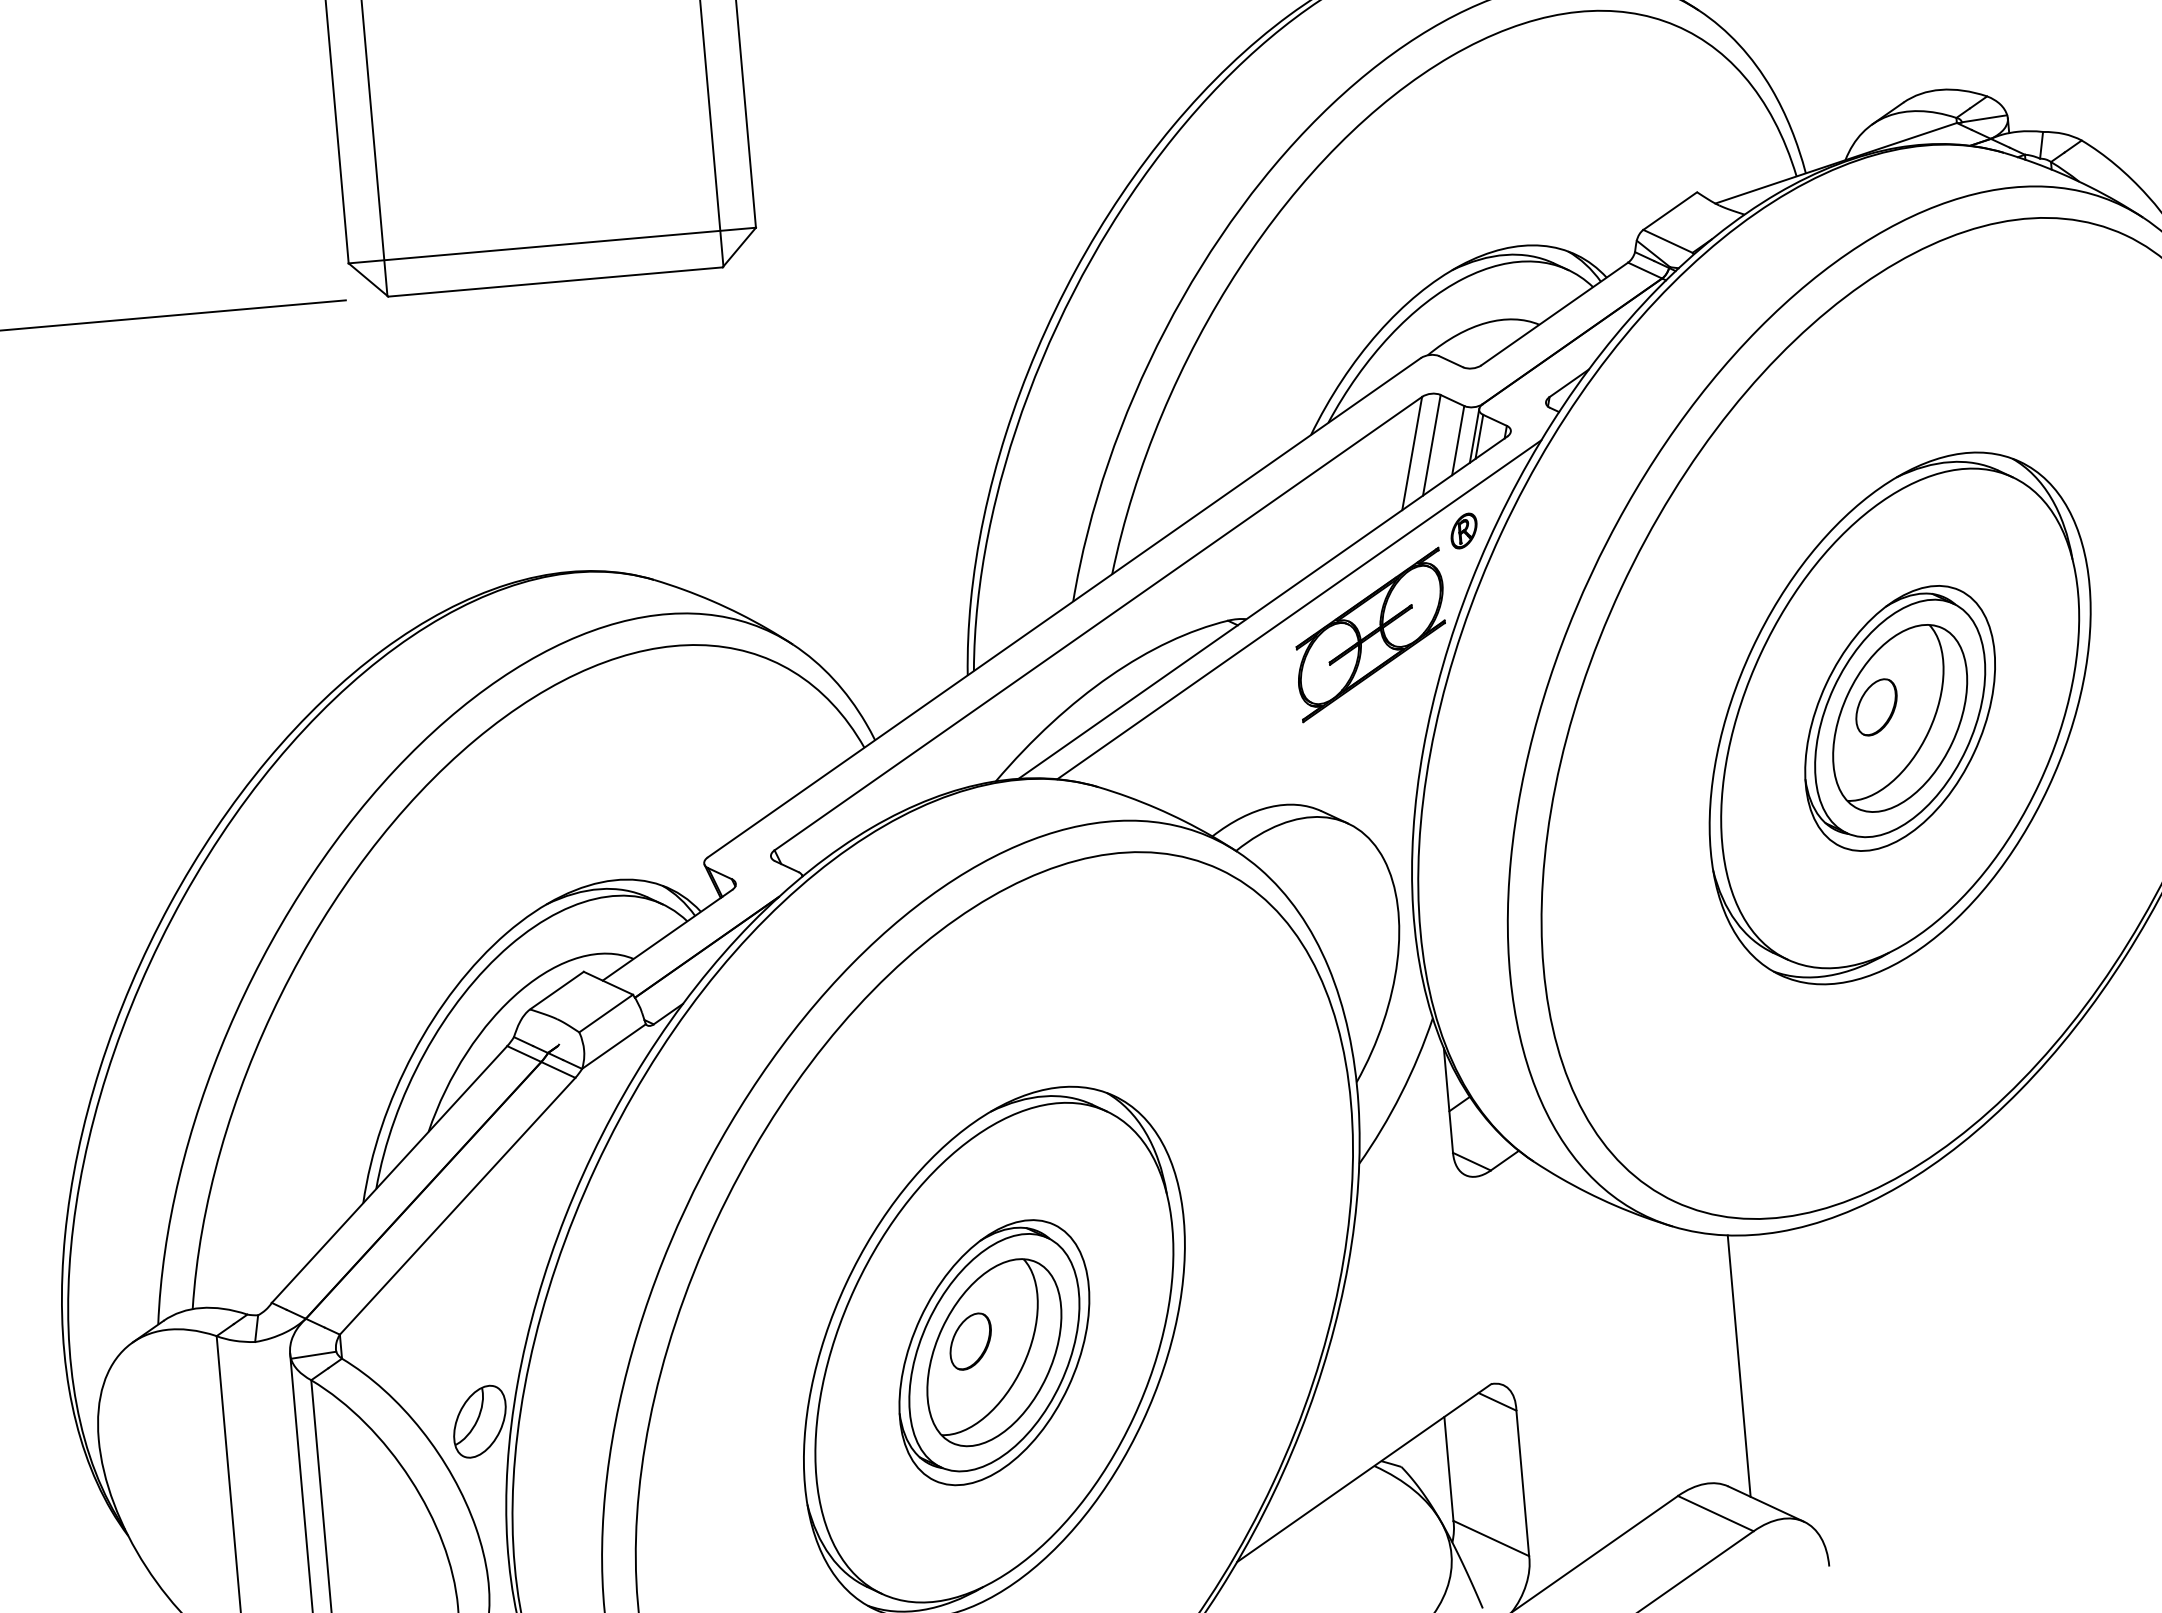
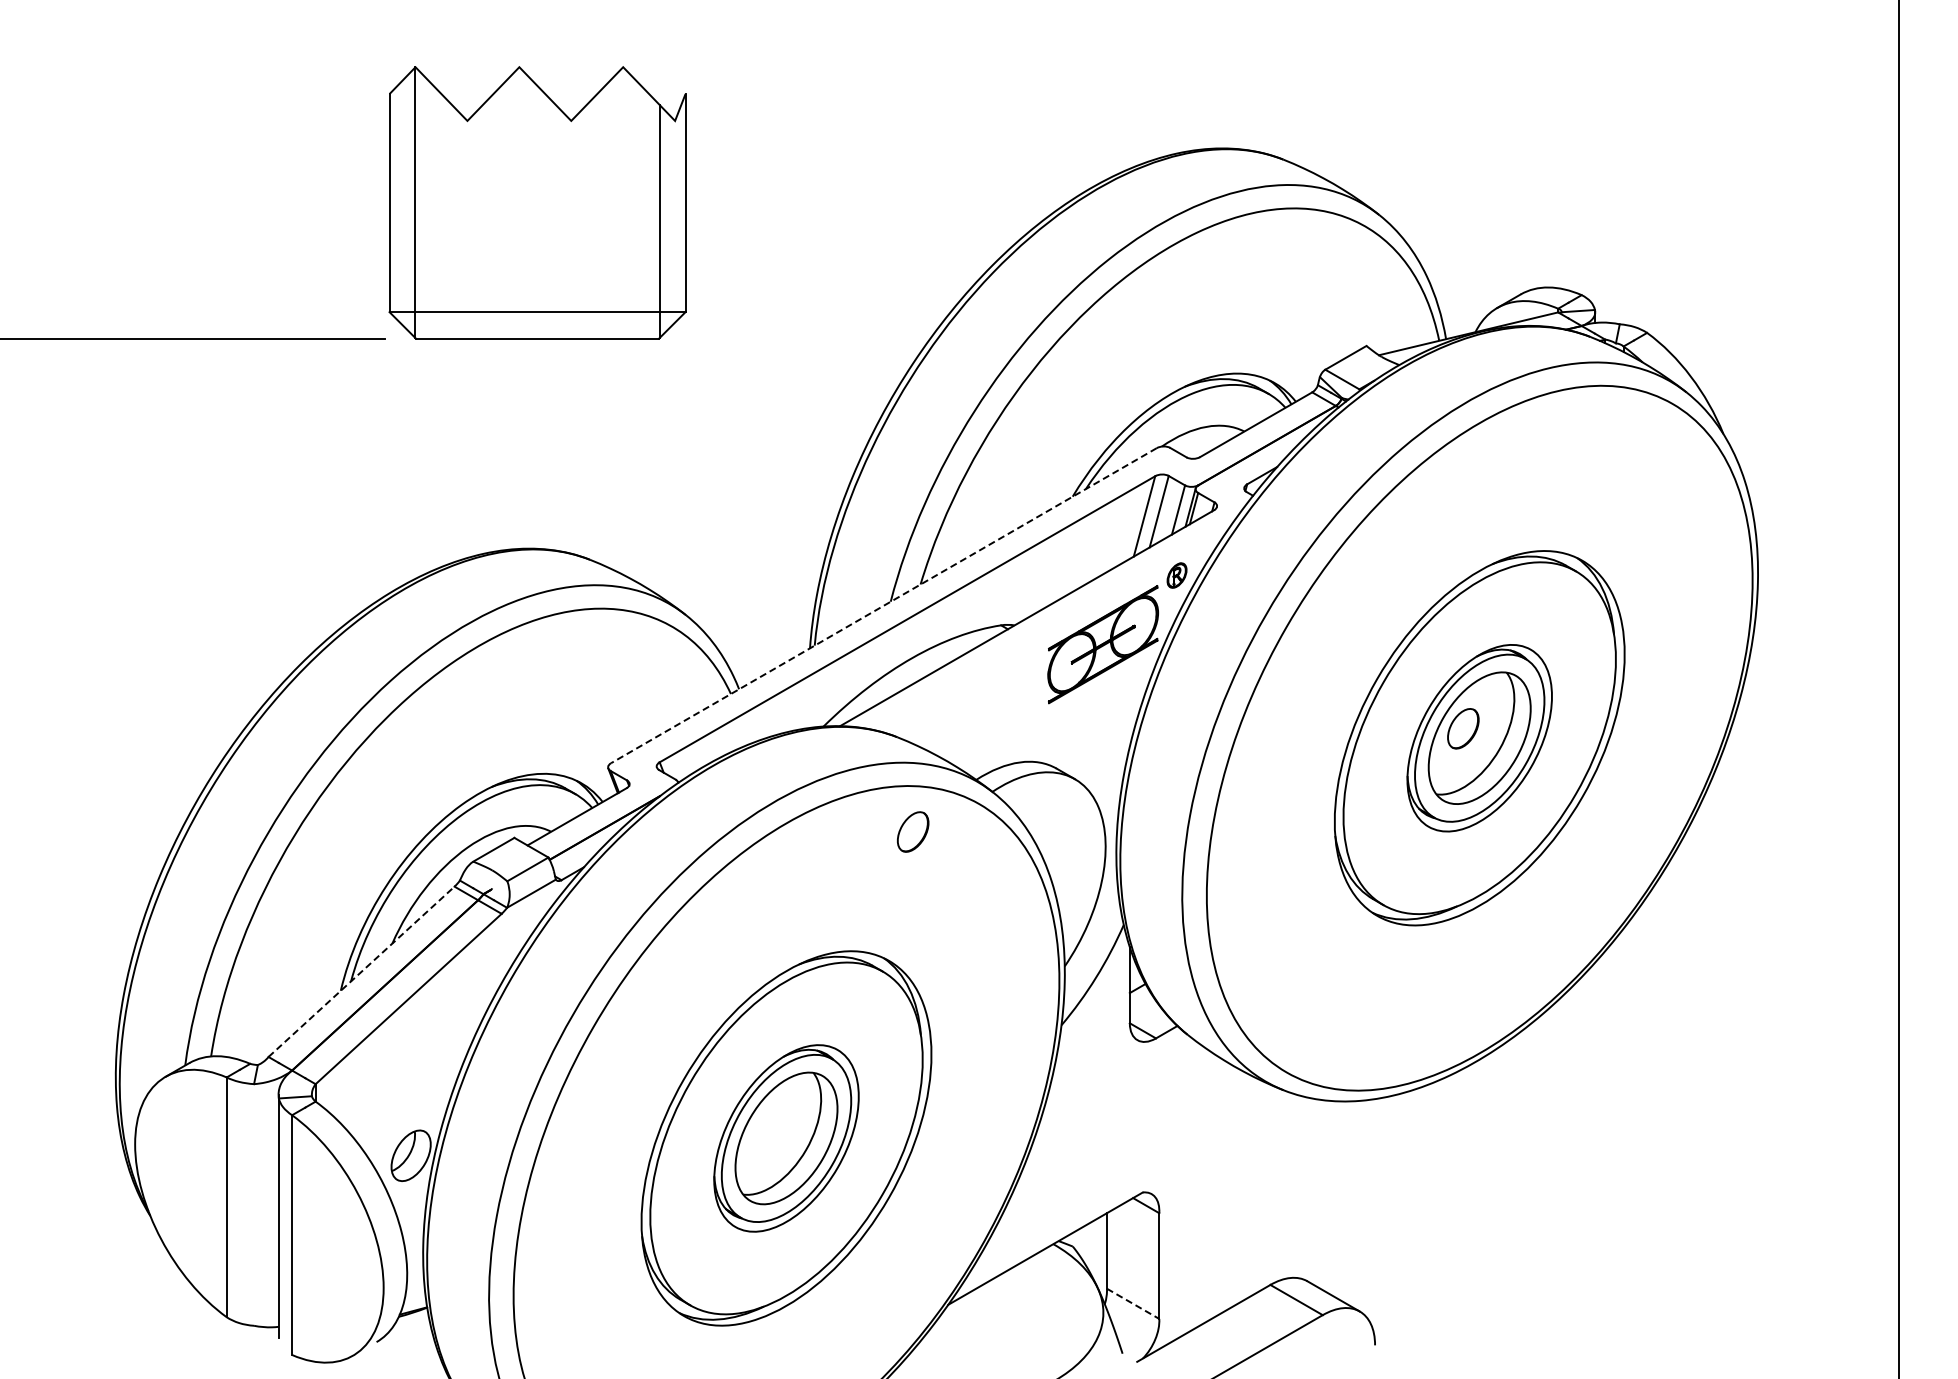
line: (1063, 607) -> (883, 605), solid -> dashed
line: (1299, 609) -> (1053, 621), removed
line: (389, 1174) -> (361, 971), solid -> dashed
part: (971, 1340) -> (913, 831), moved
line: (1738, 1366) -> (1322, 1195), removed
line: (1491, 1539) -> (1133, 1304), solid -> dashed

